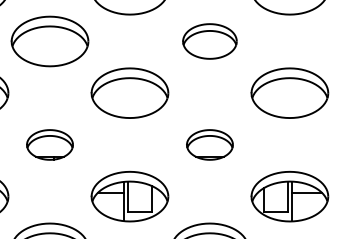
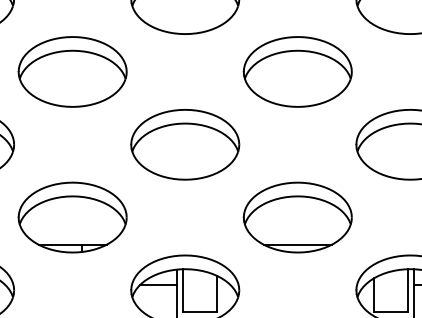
part: (209, 41) -> (297, 71), size x1.43
part: (49, 144) -> (71, 216), size x1.67
part: (209, 144) -> (297, 216), size x1.67

